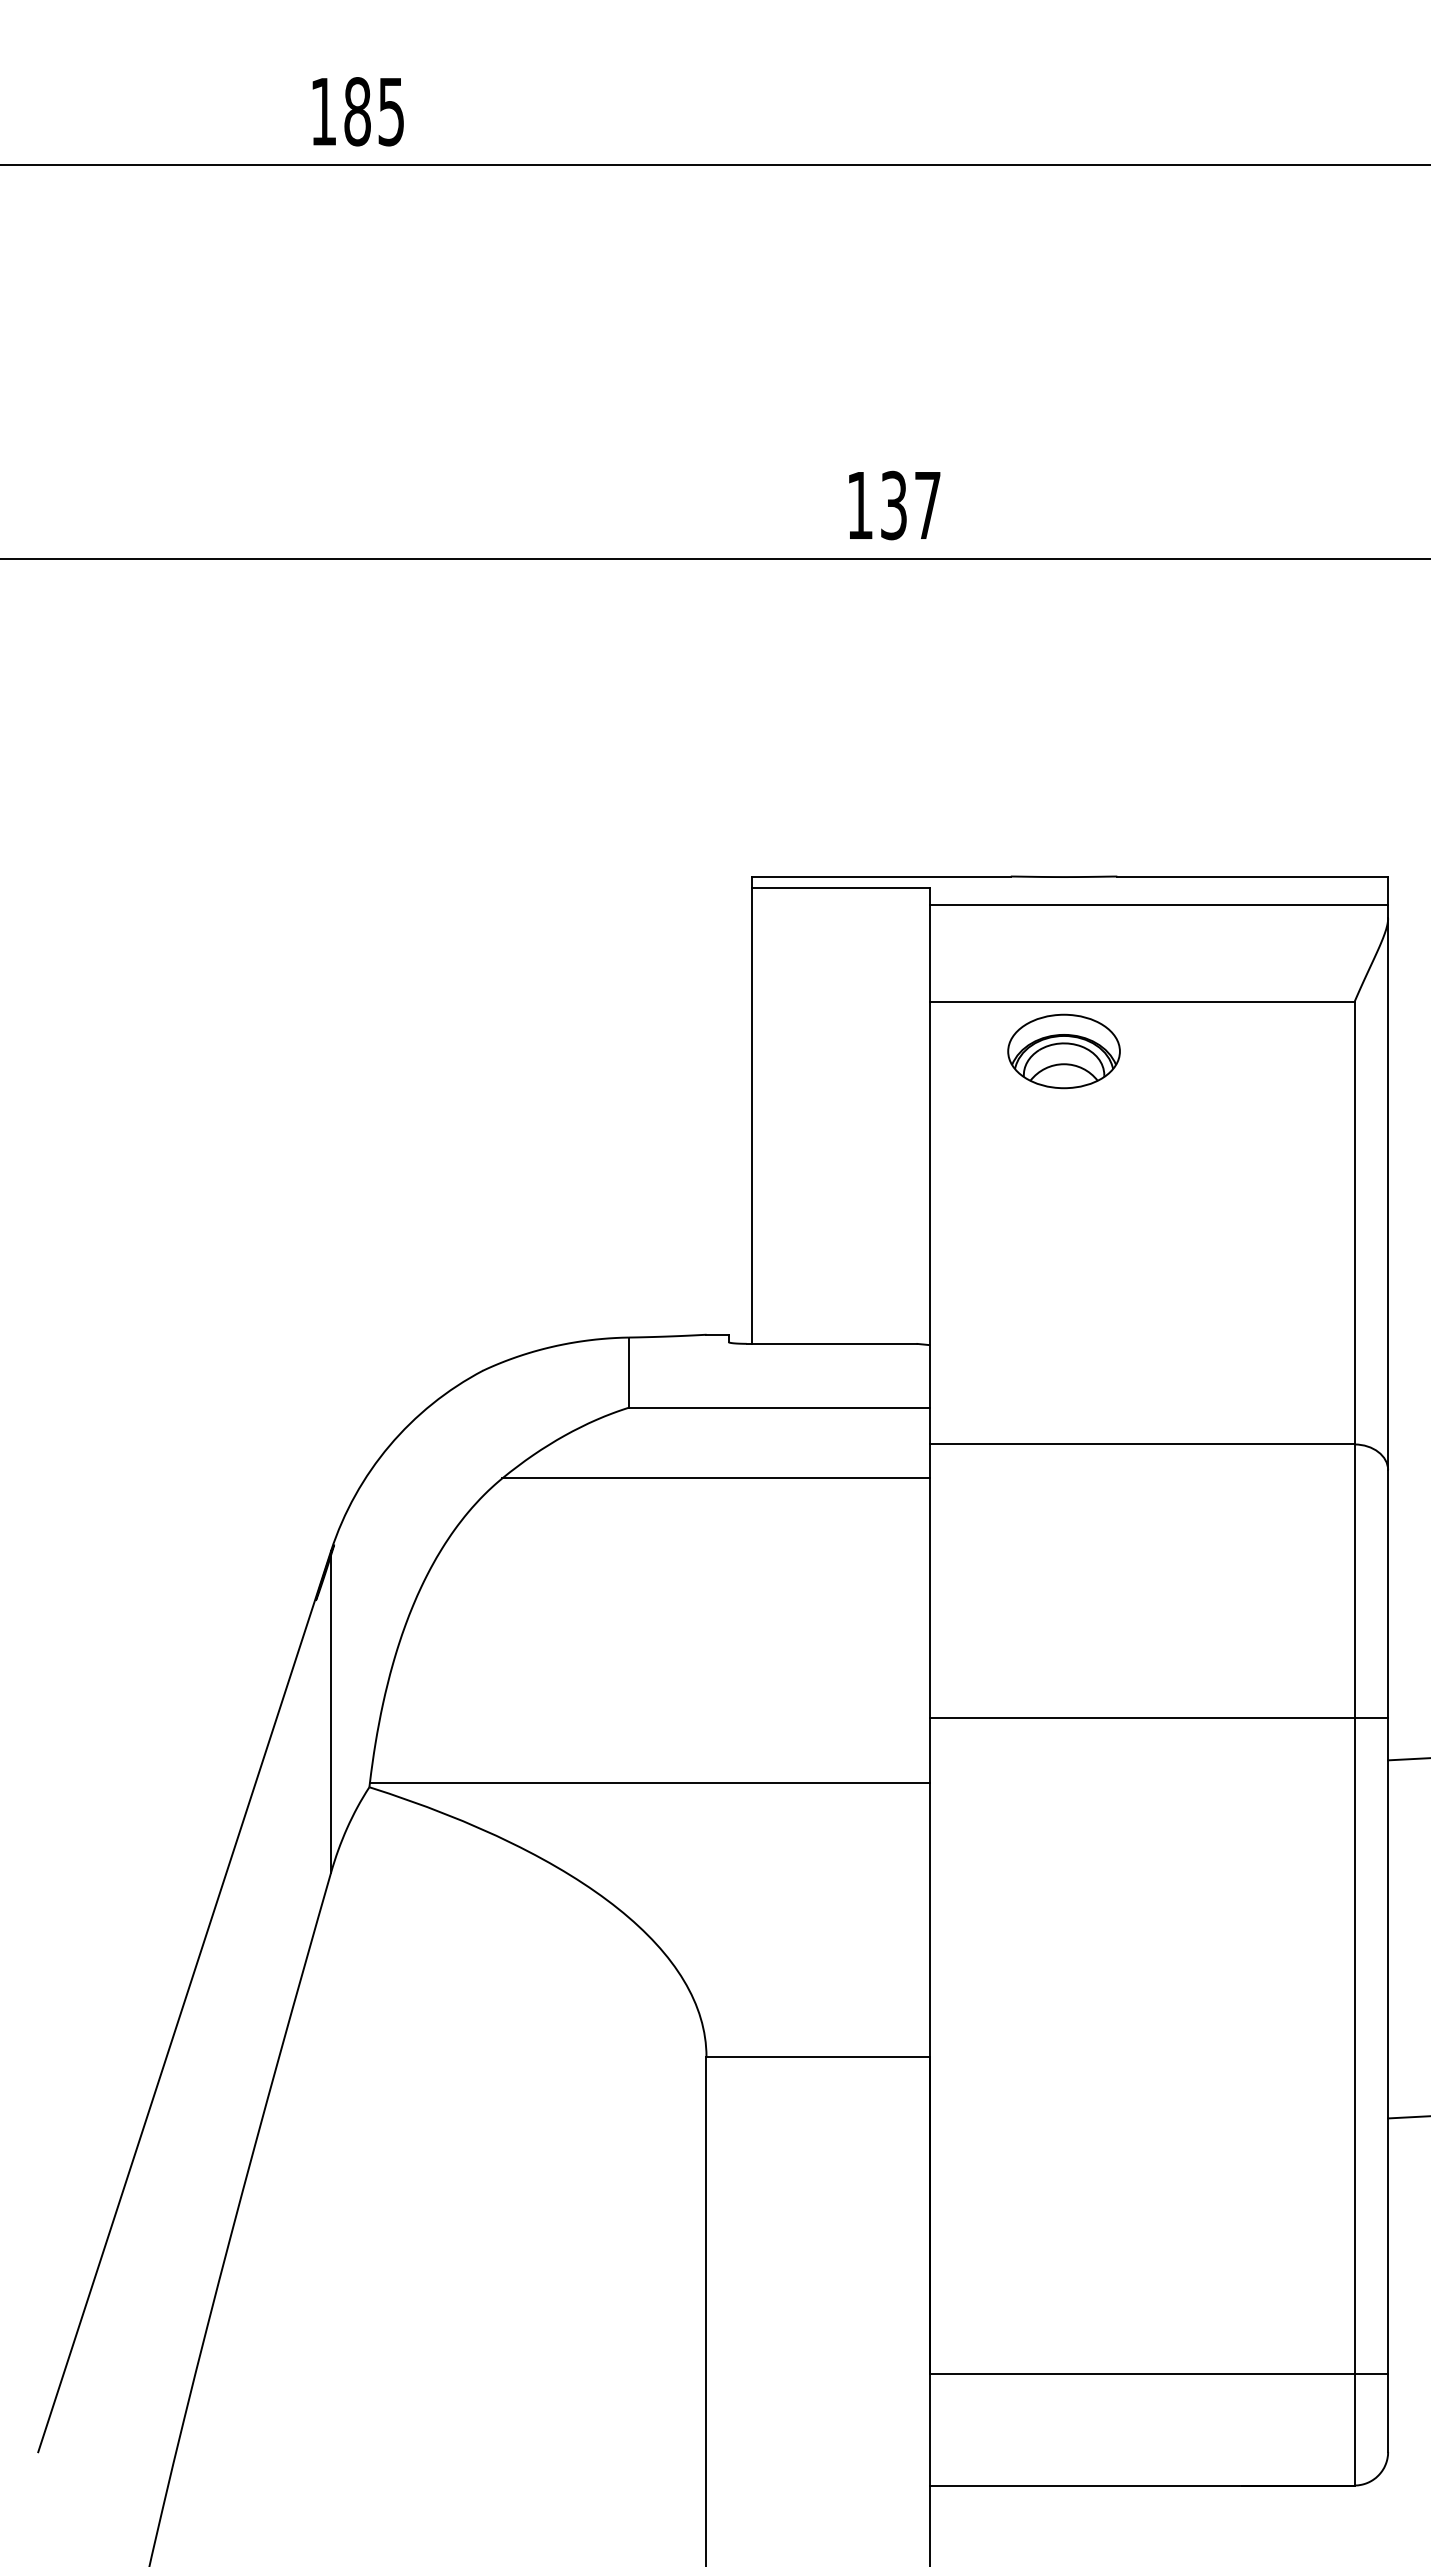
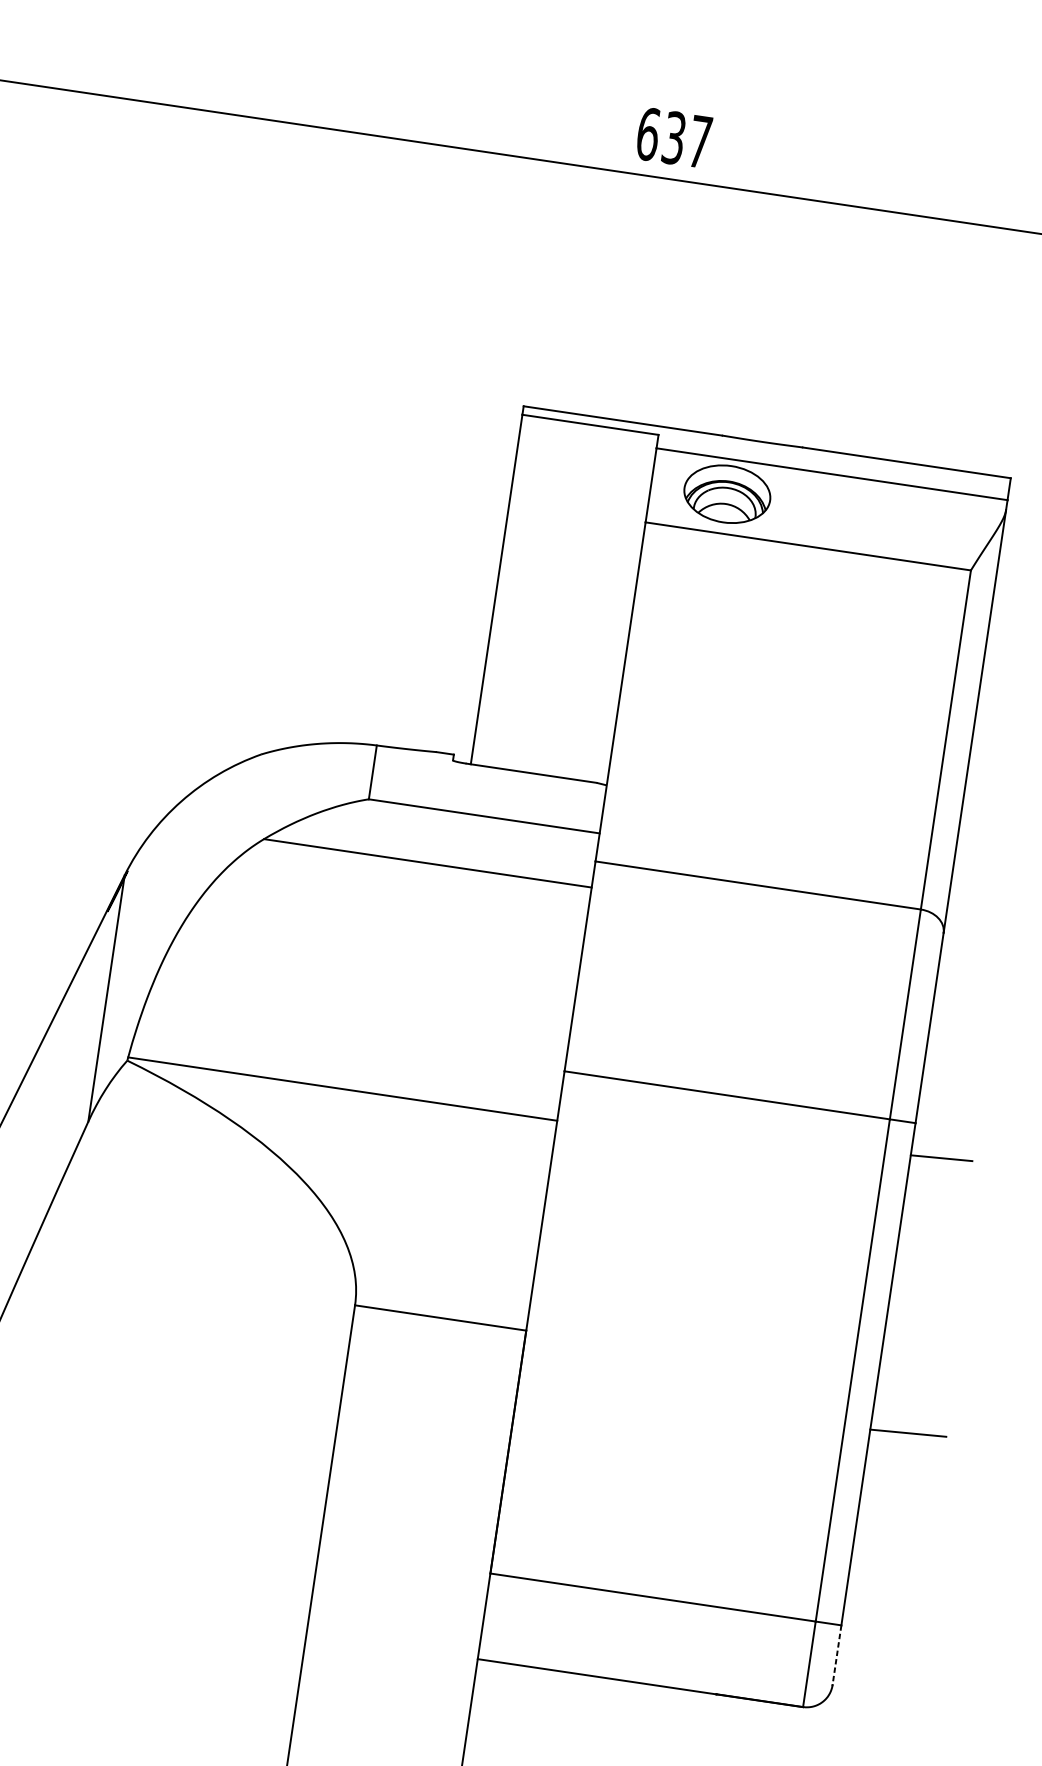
text: (860, 505) -> (648, 134), 137 -> 637
part: (1063, 1051) -> (726, 494), moved
line: (1388, 2413) -> (837, 1655), solid -> dashed

